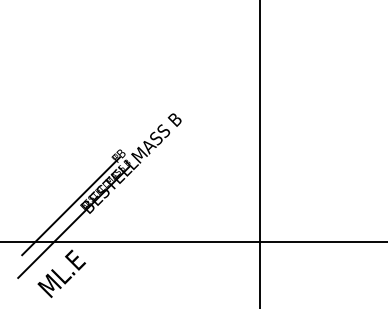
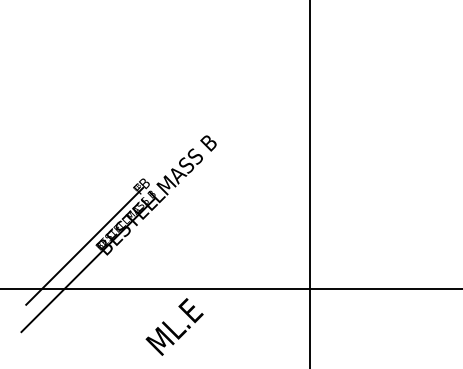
text: (61, 273) -> (174, 326), moved

